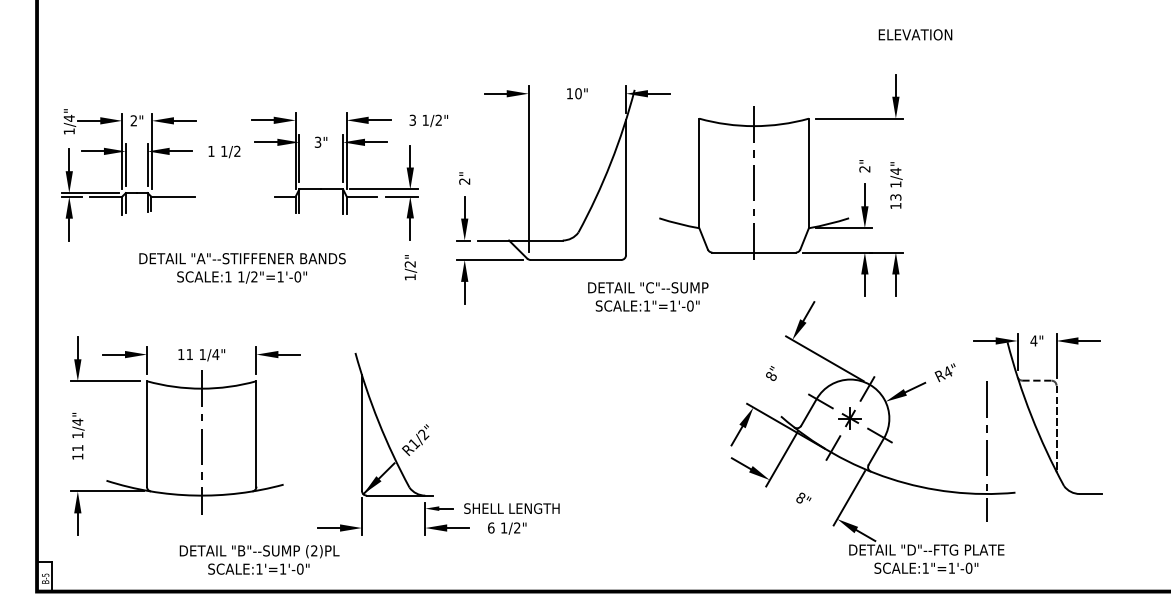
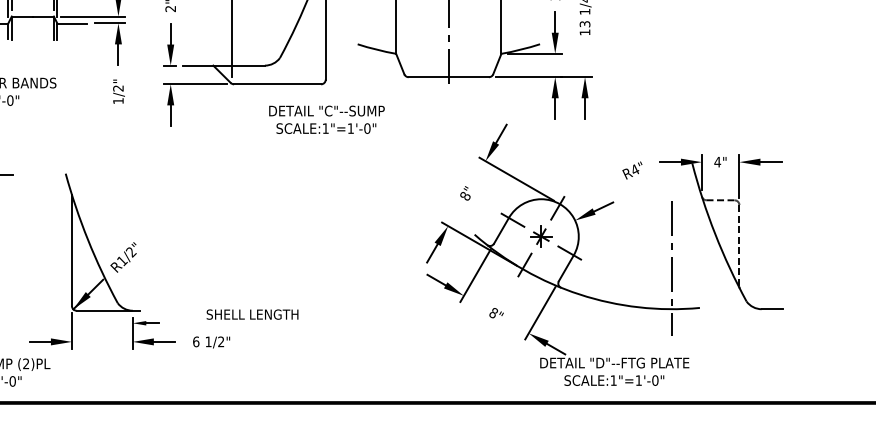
text: (648, 296) -> (327, 119), moved
text: (944, 372) -> (631, 170), moved
text: (511, 508) -> (252, 314), moved

